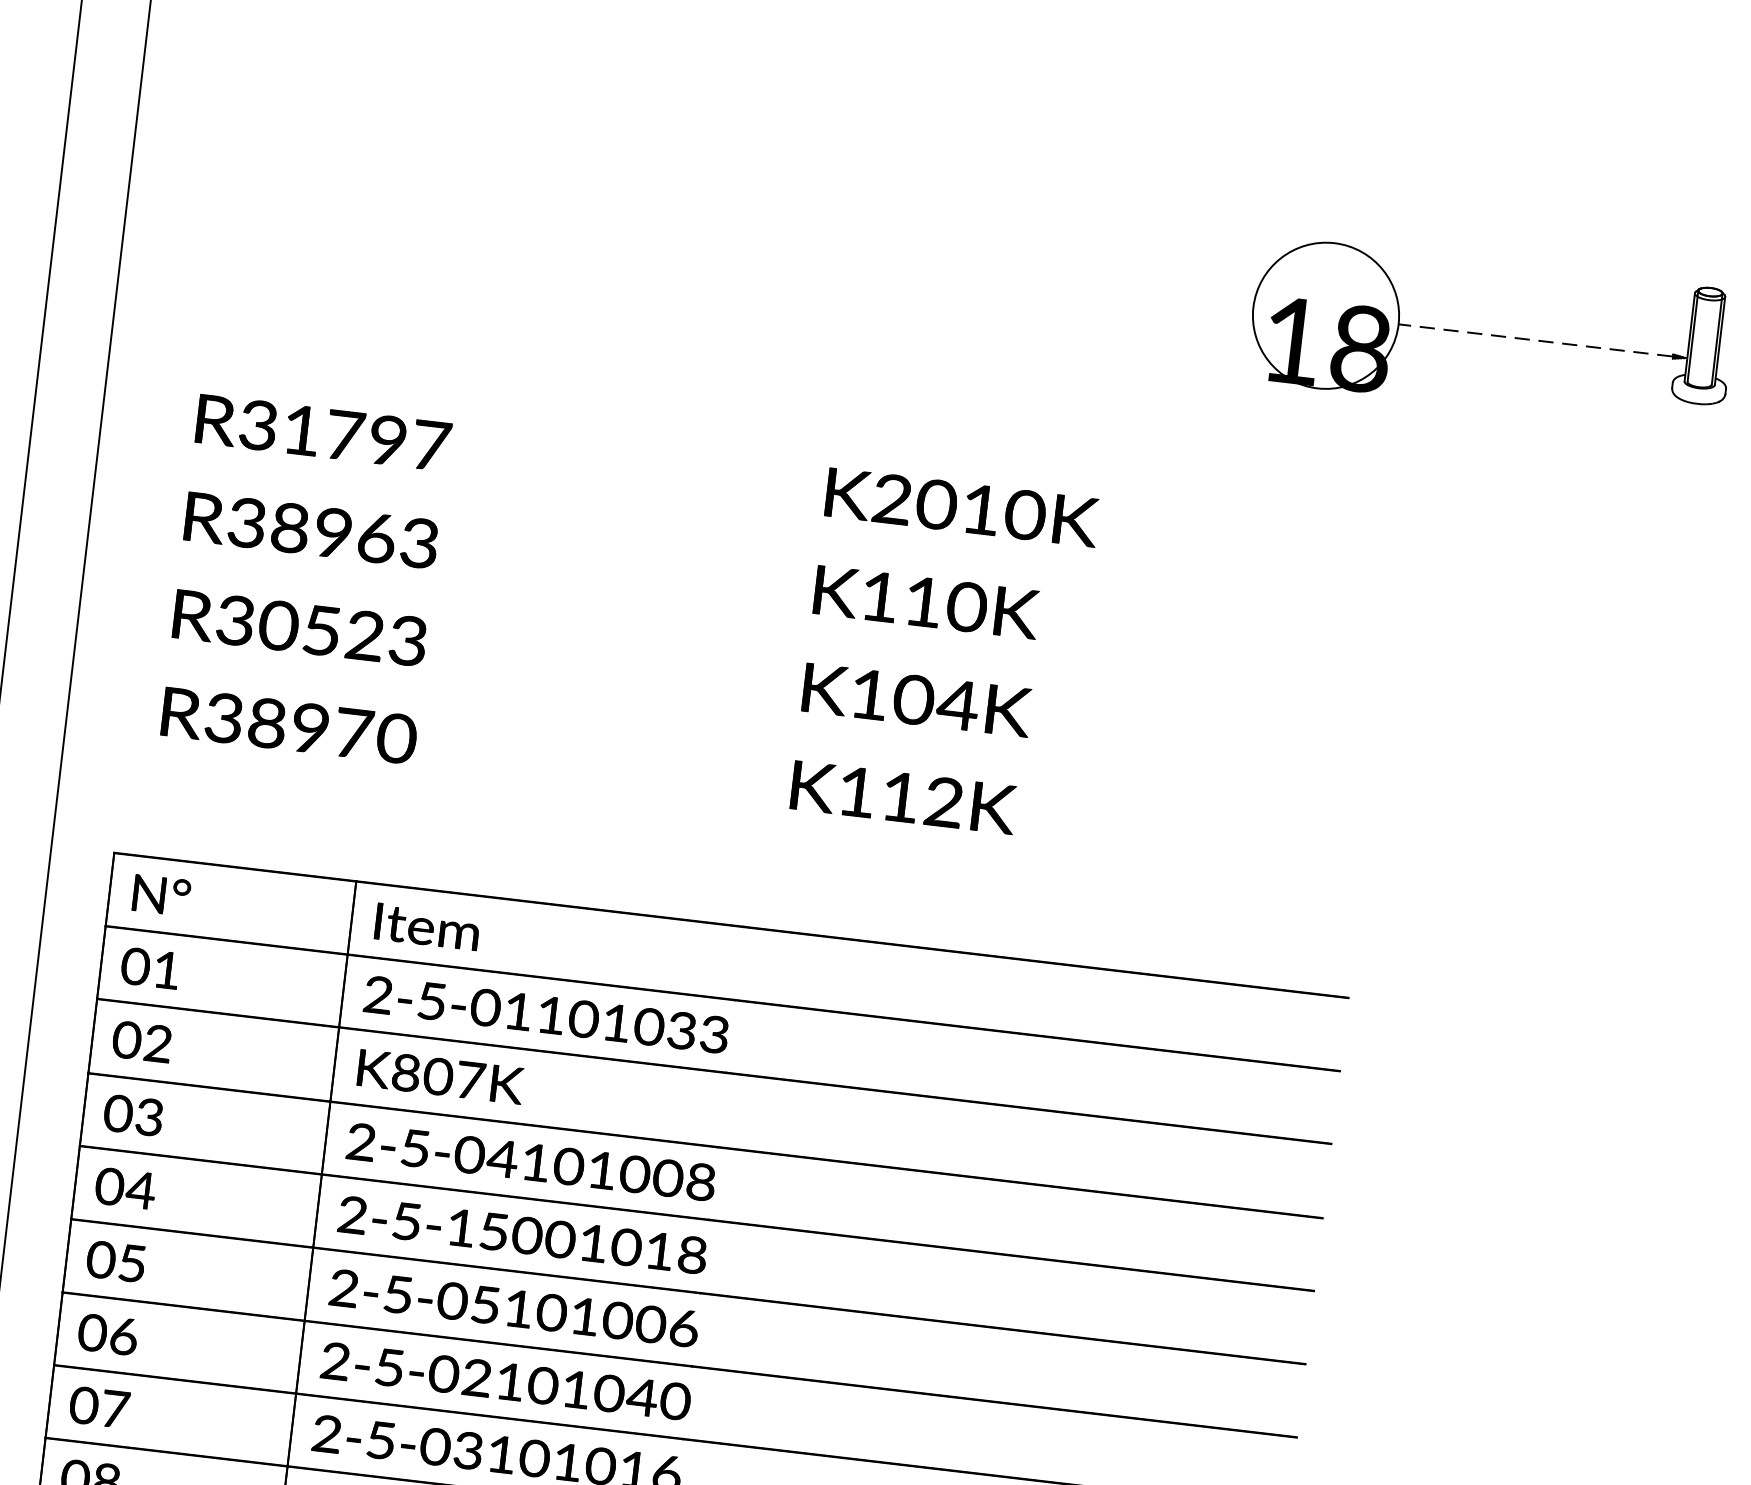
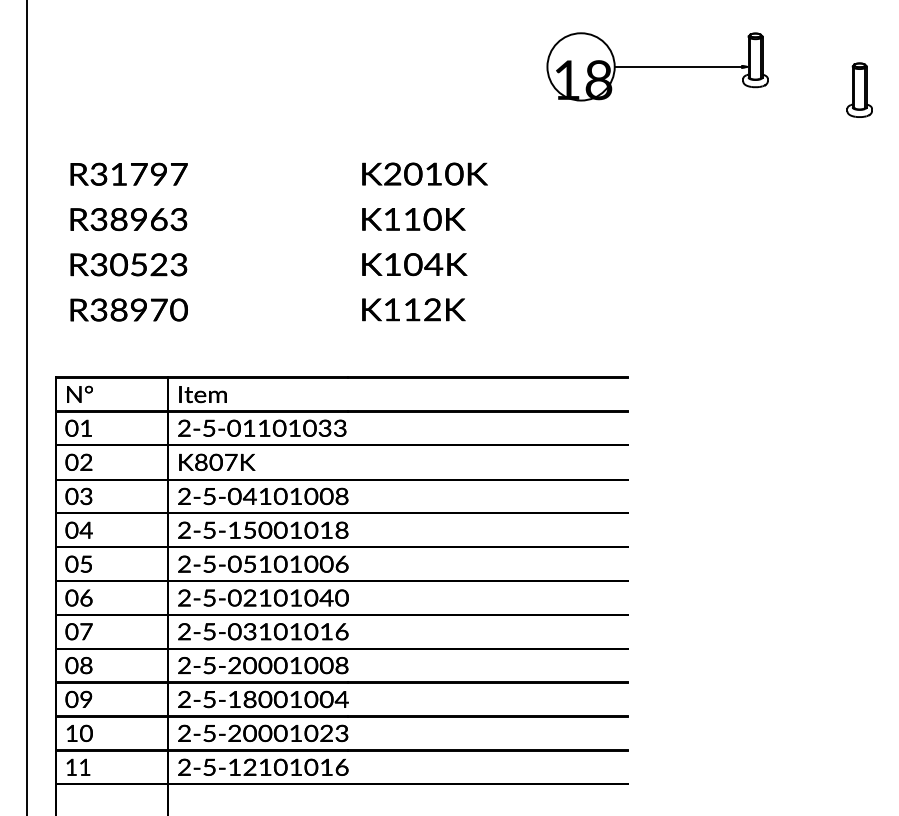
line: (1534, 339) -> (677, 66), dashed -> solid

